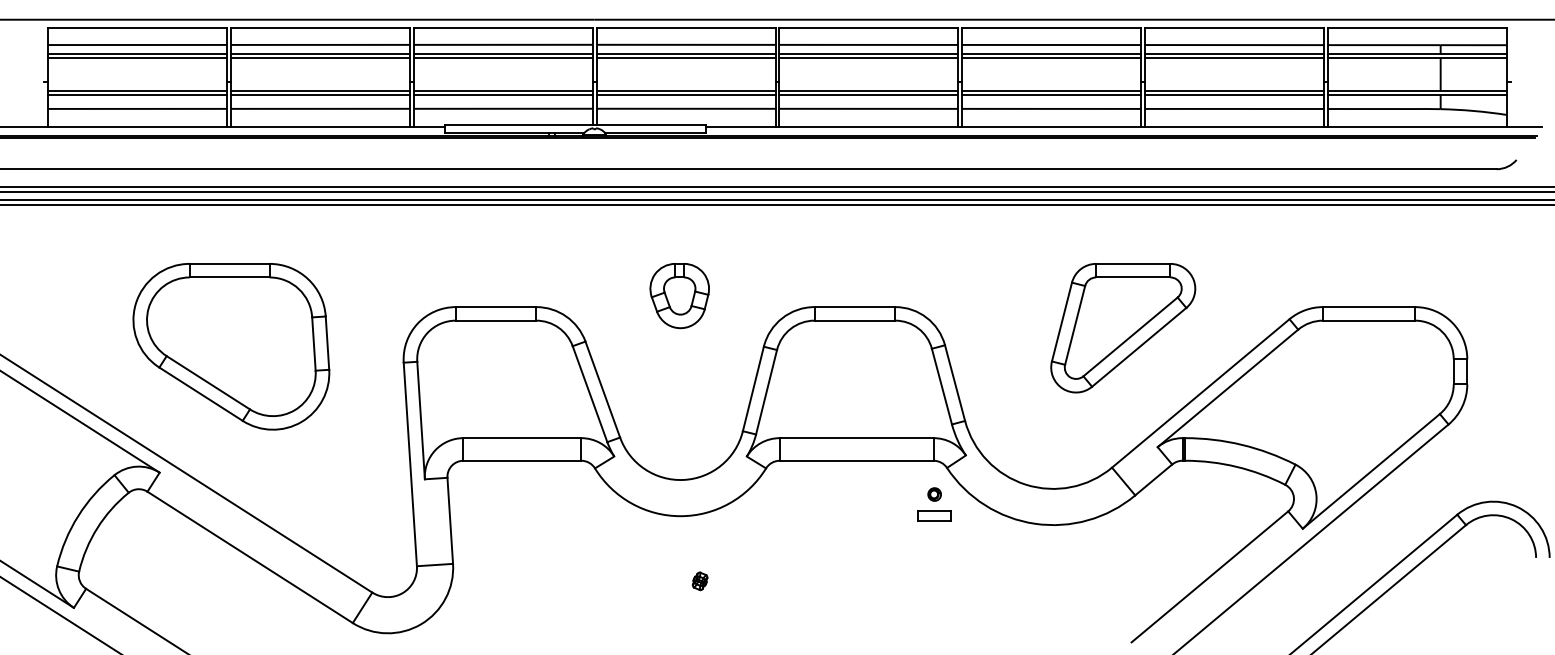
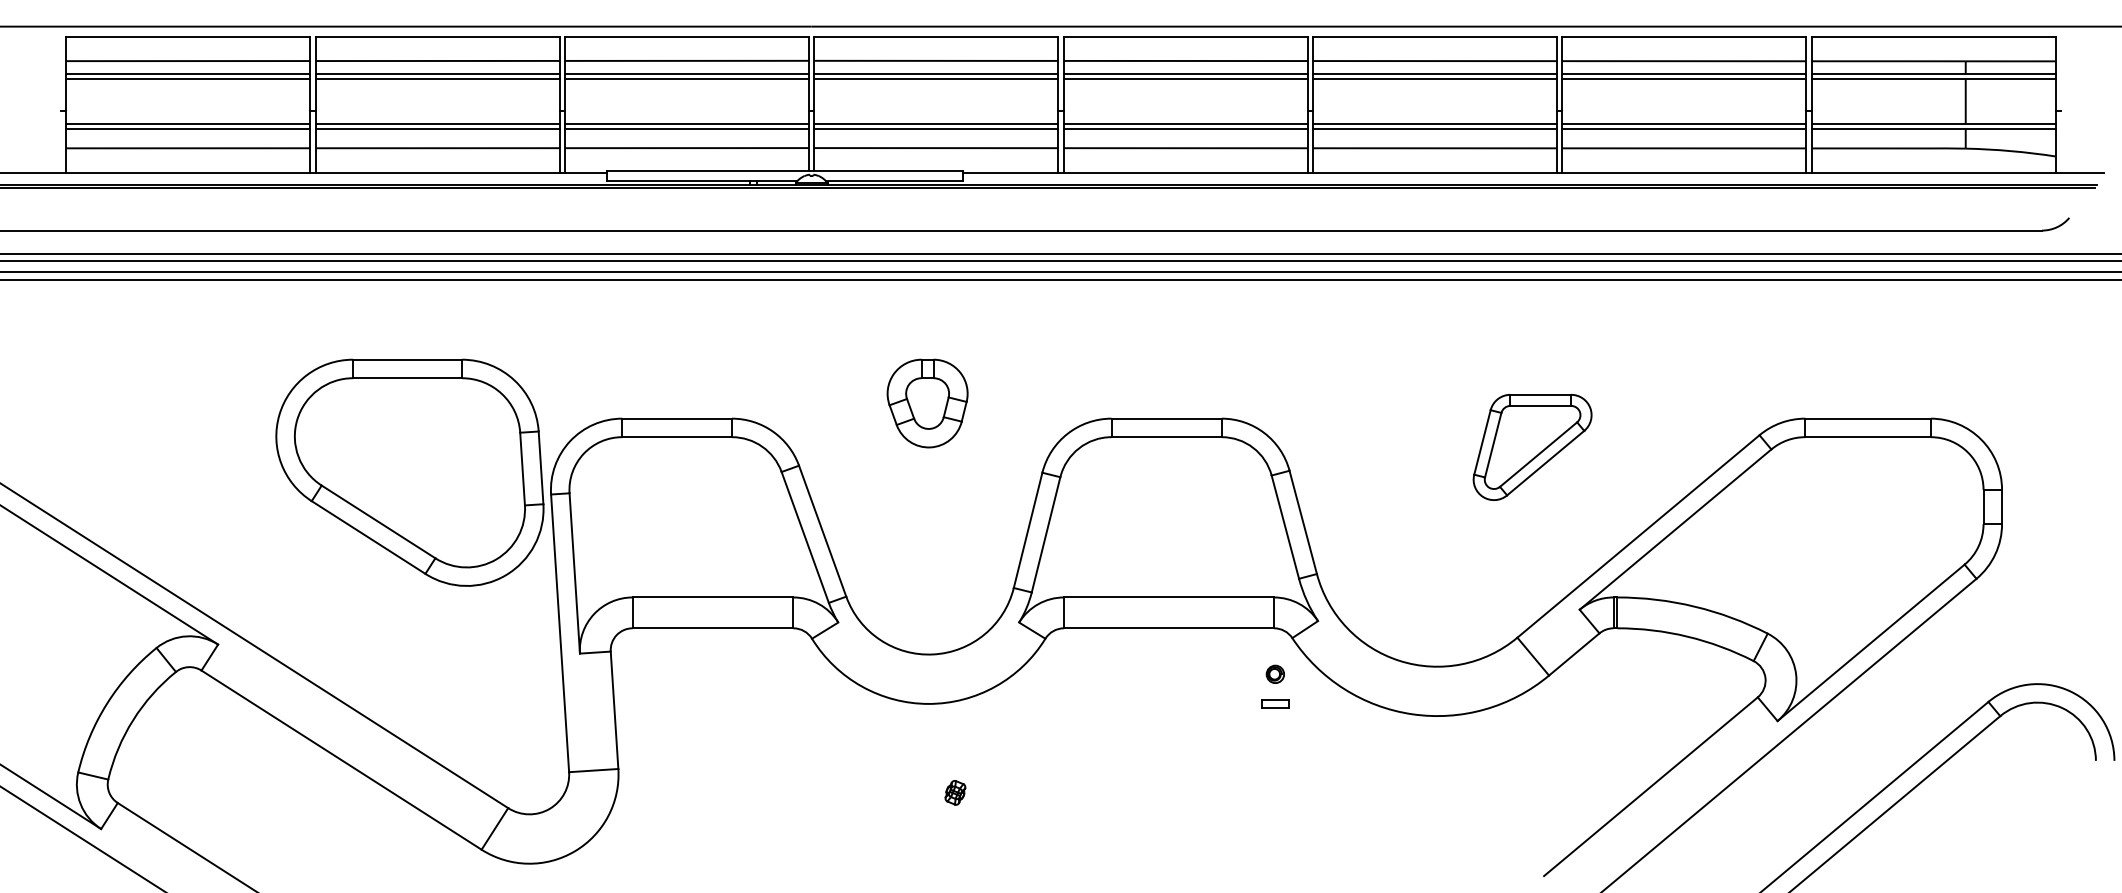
part: (1123, 328) -> (1532, 447), size x0.6
part: (231, 346) -> (409, 472), moved
part: (934, 515) -> (1275, 703), size x0.6

